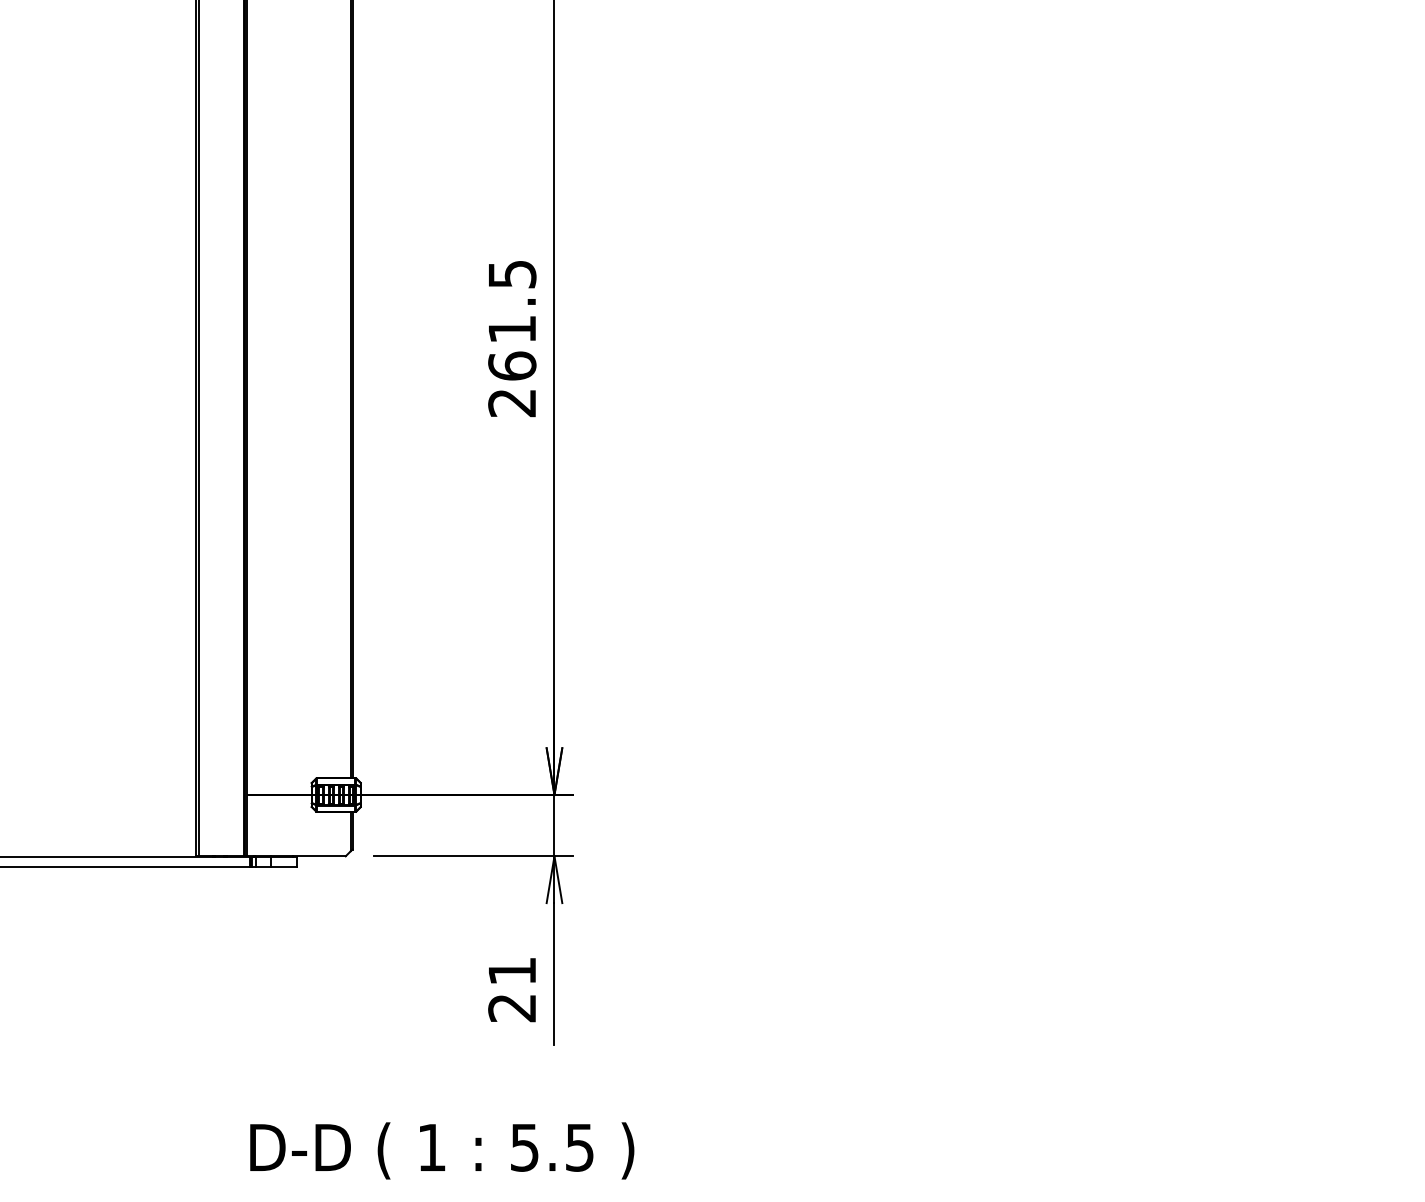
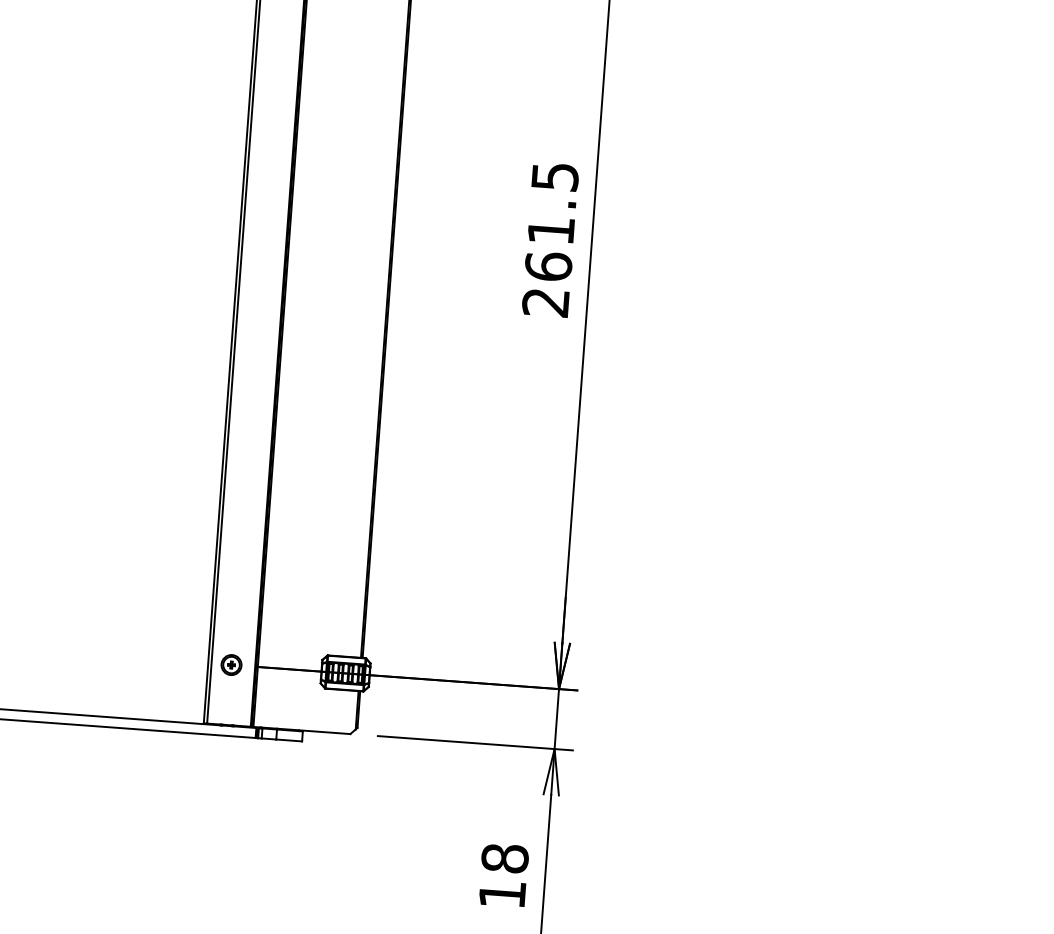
part: (219, 794) -> (231, 664), added
text: (512, 989) -> (503, 876), 21 -> 18

